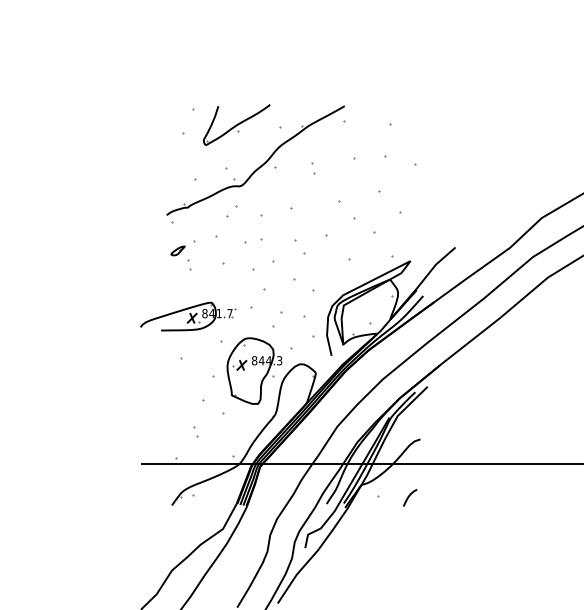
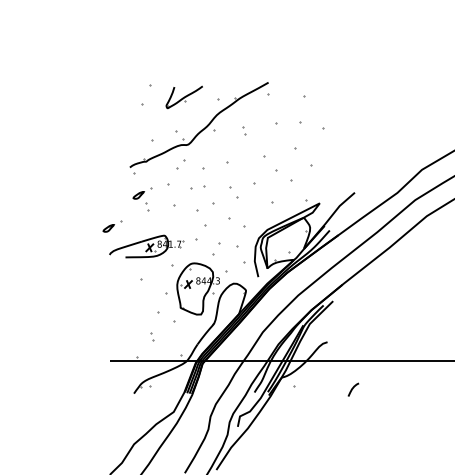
part: (236, 125) -> (184, 97), size x0.7
part: (144, 290) -> (112, 226), added
curve: (410, 497) -> (353, 389), moved

